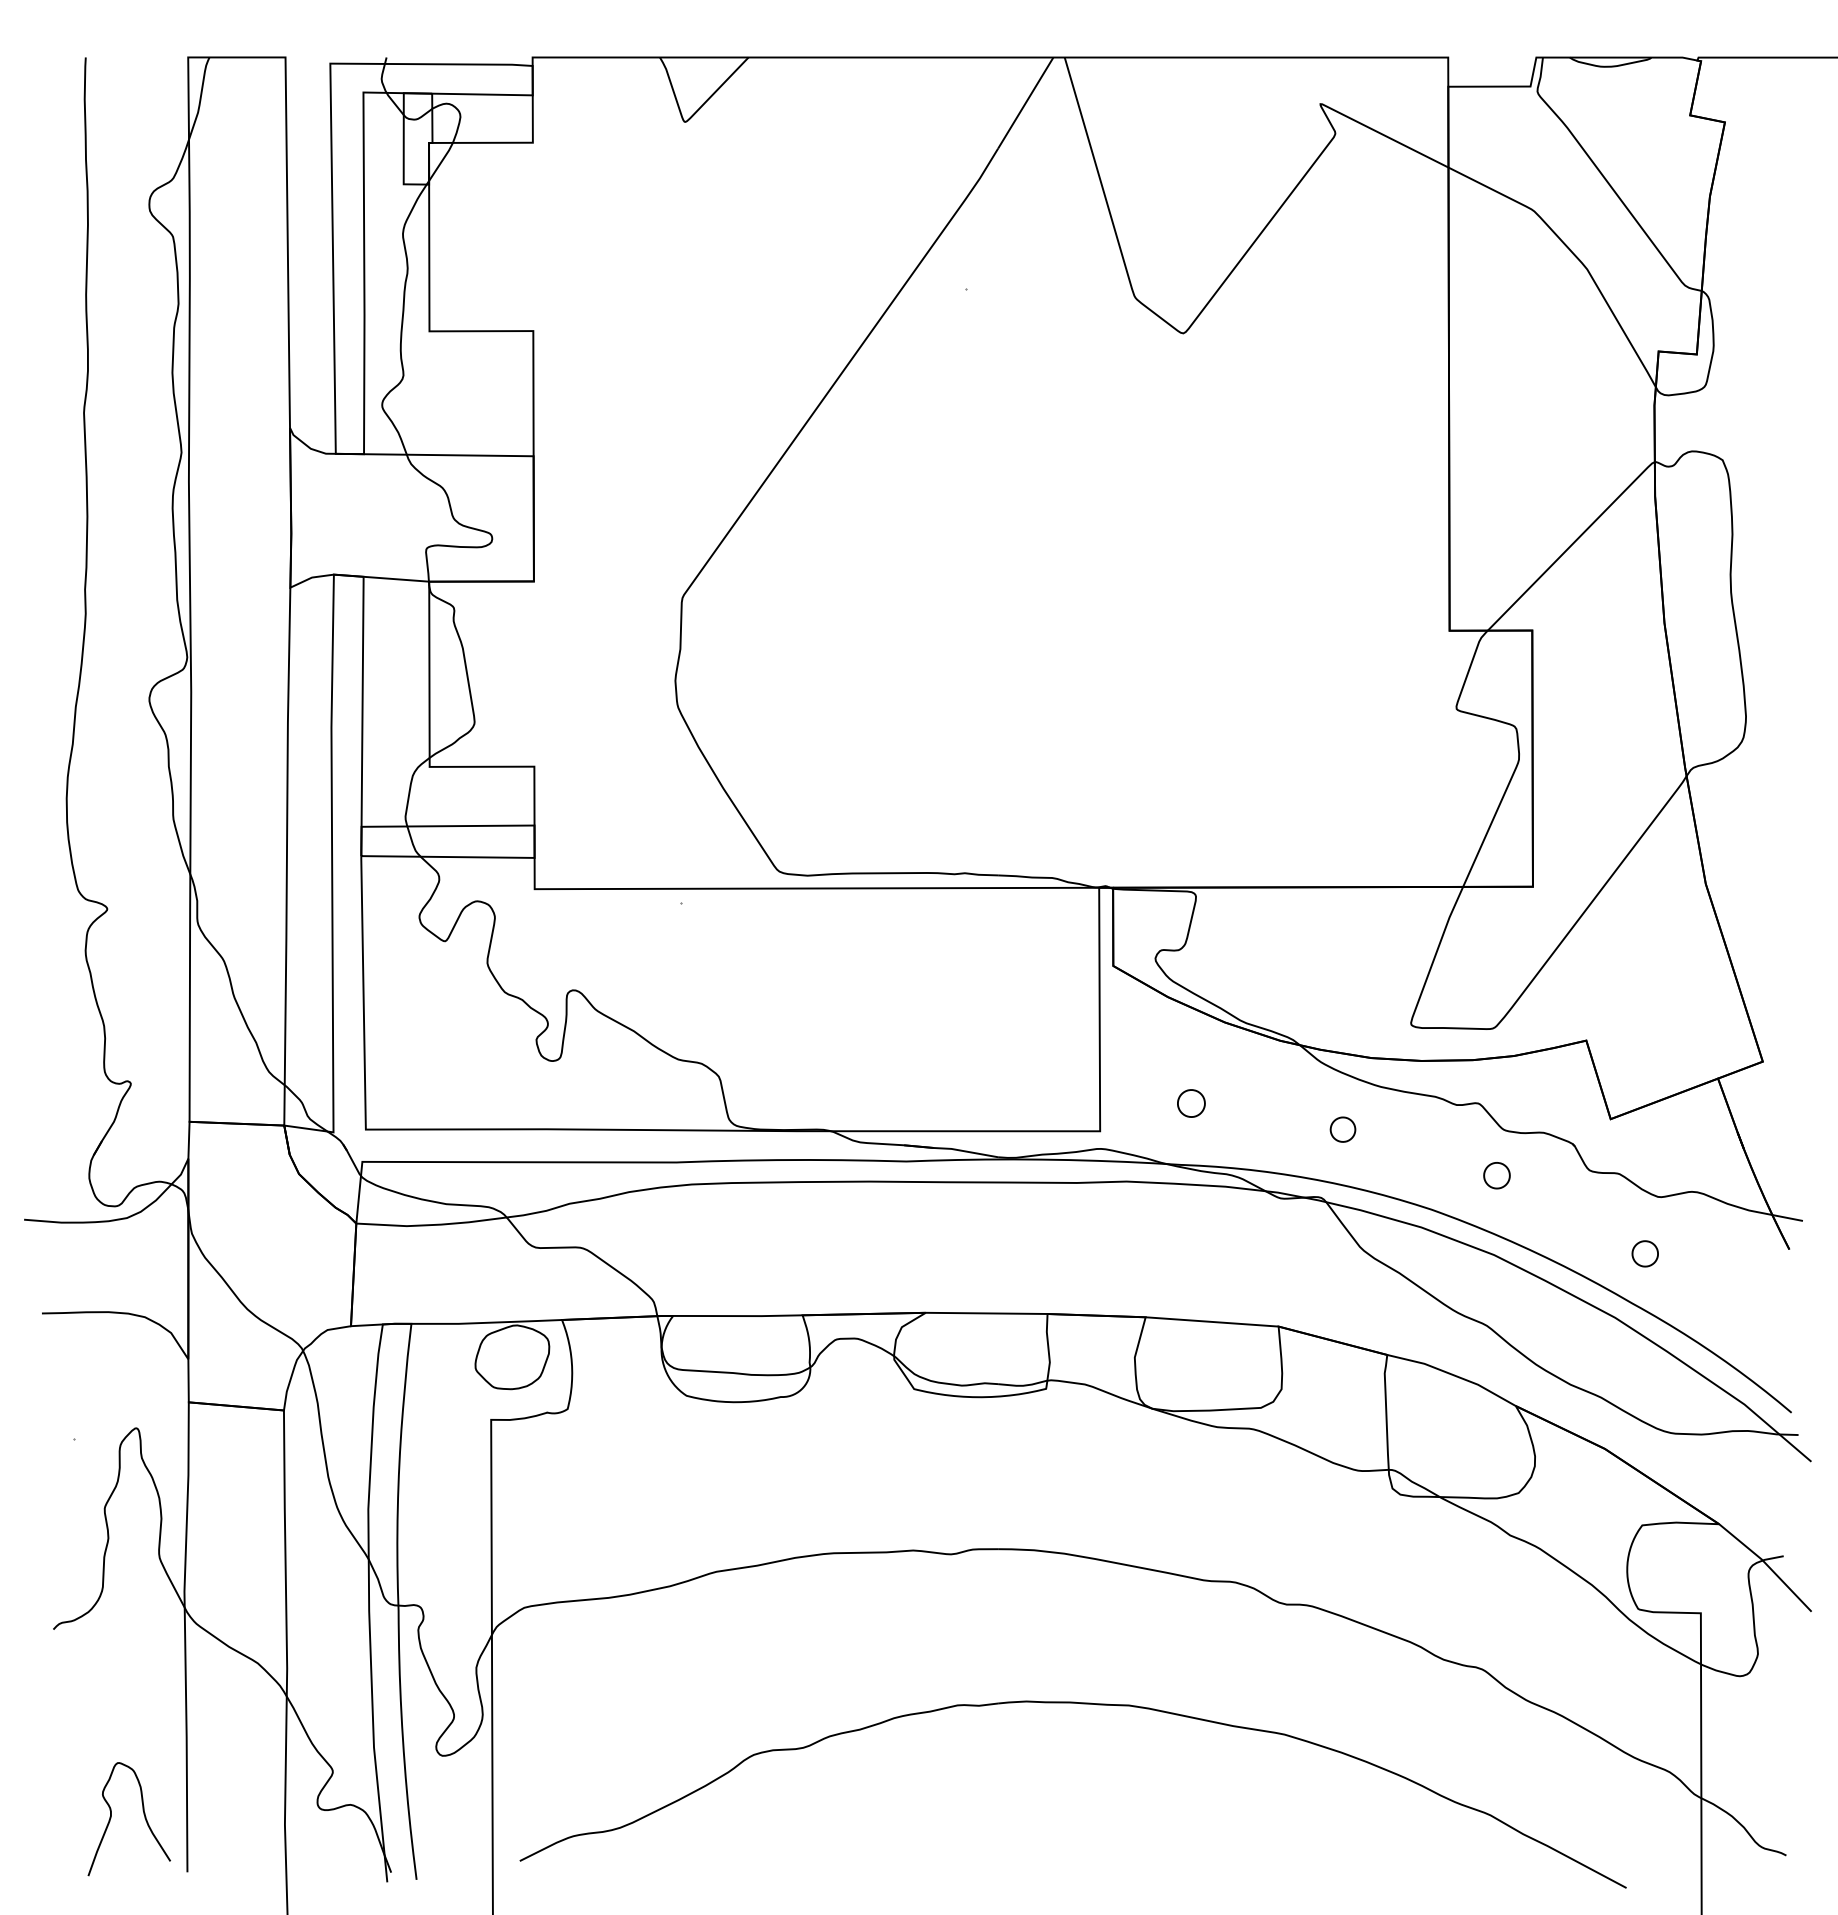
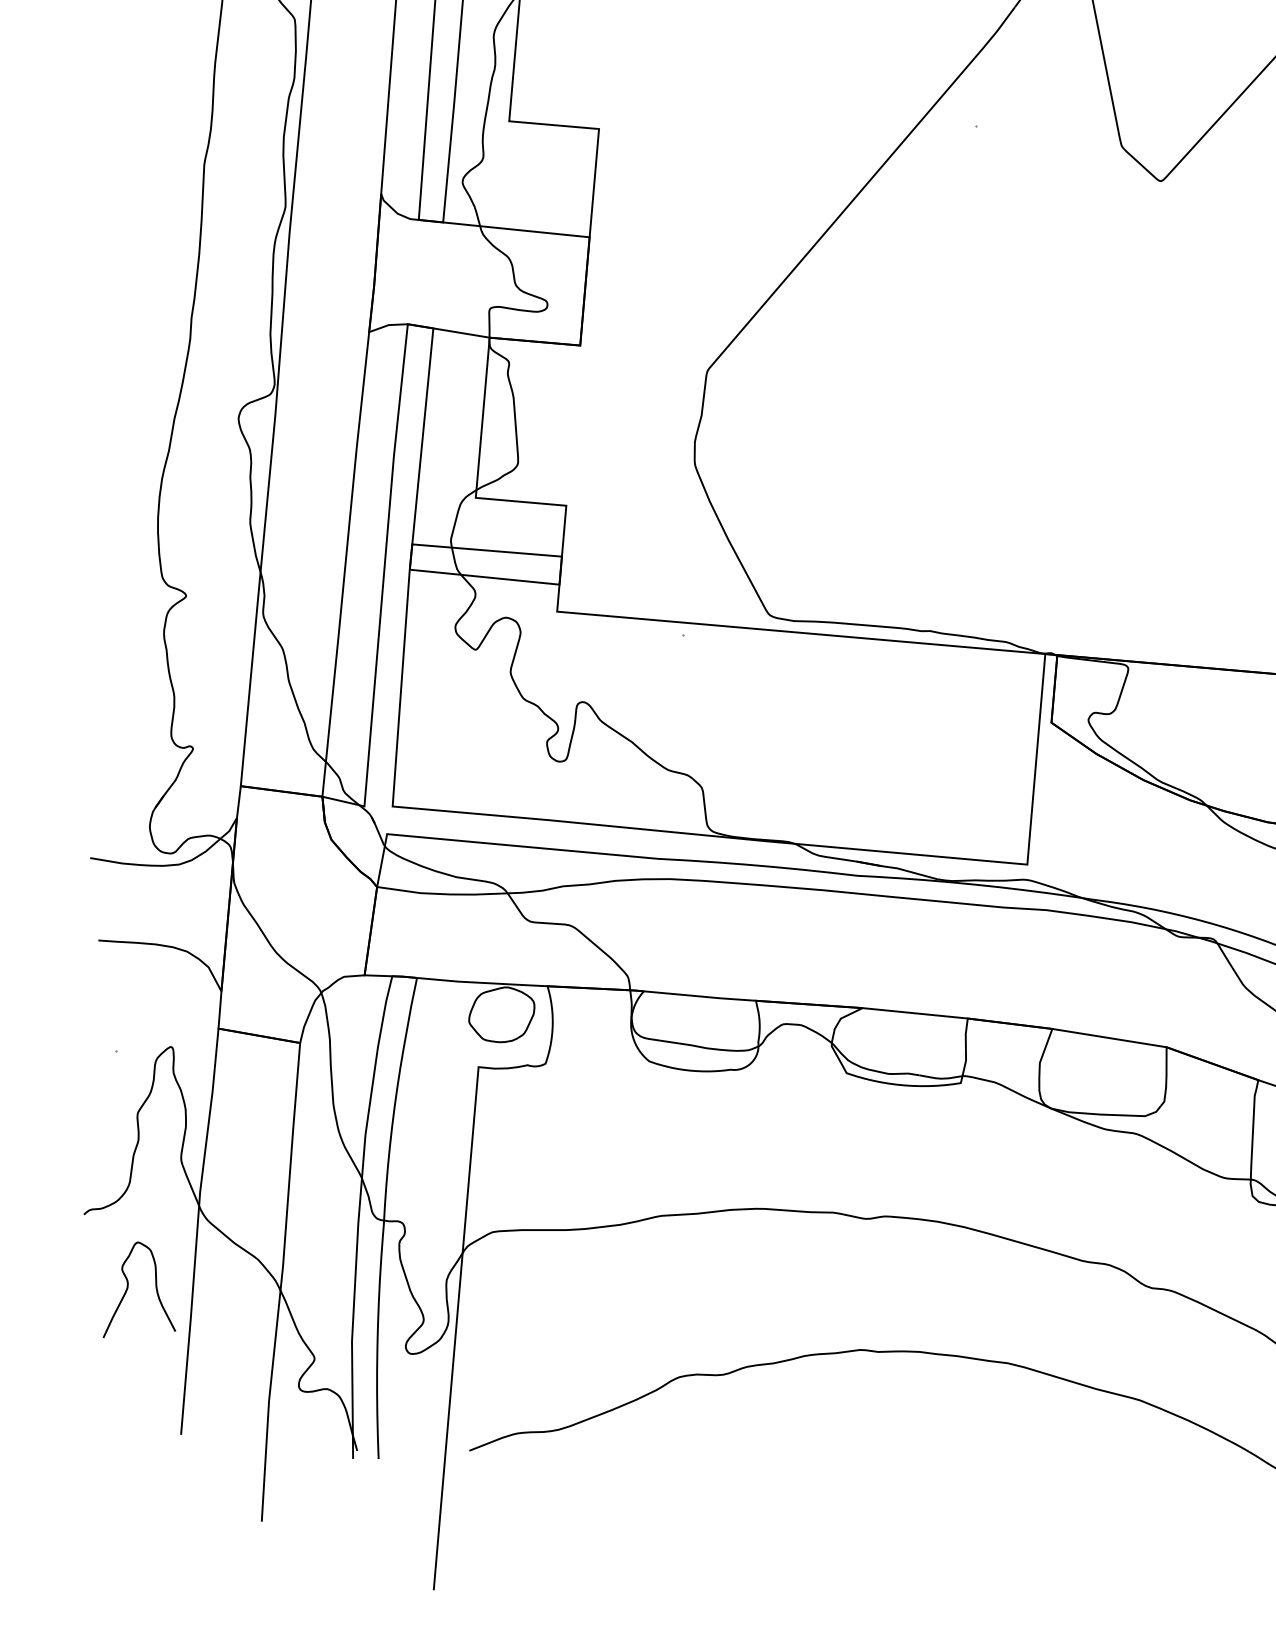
part: (1191, 1103) -> (1108, 847), removed
part: (1342, 1129) -> (1237, 881), removed
curve: (143, 1814) -> (155, 1288), moved

